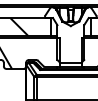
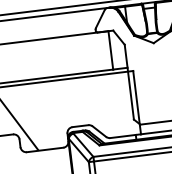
hatch: (19, 26) -> (43, 57), removed

